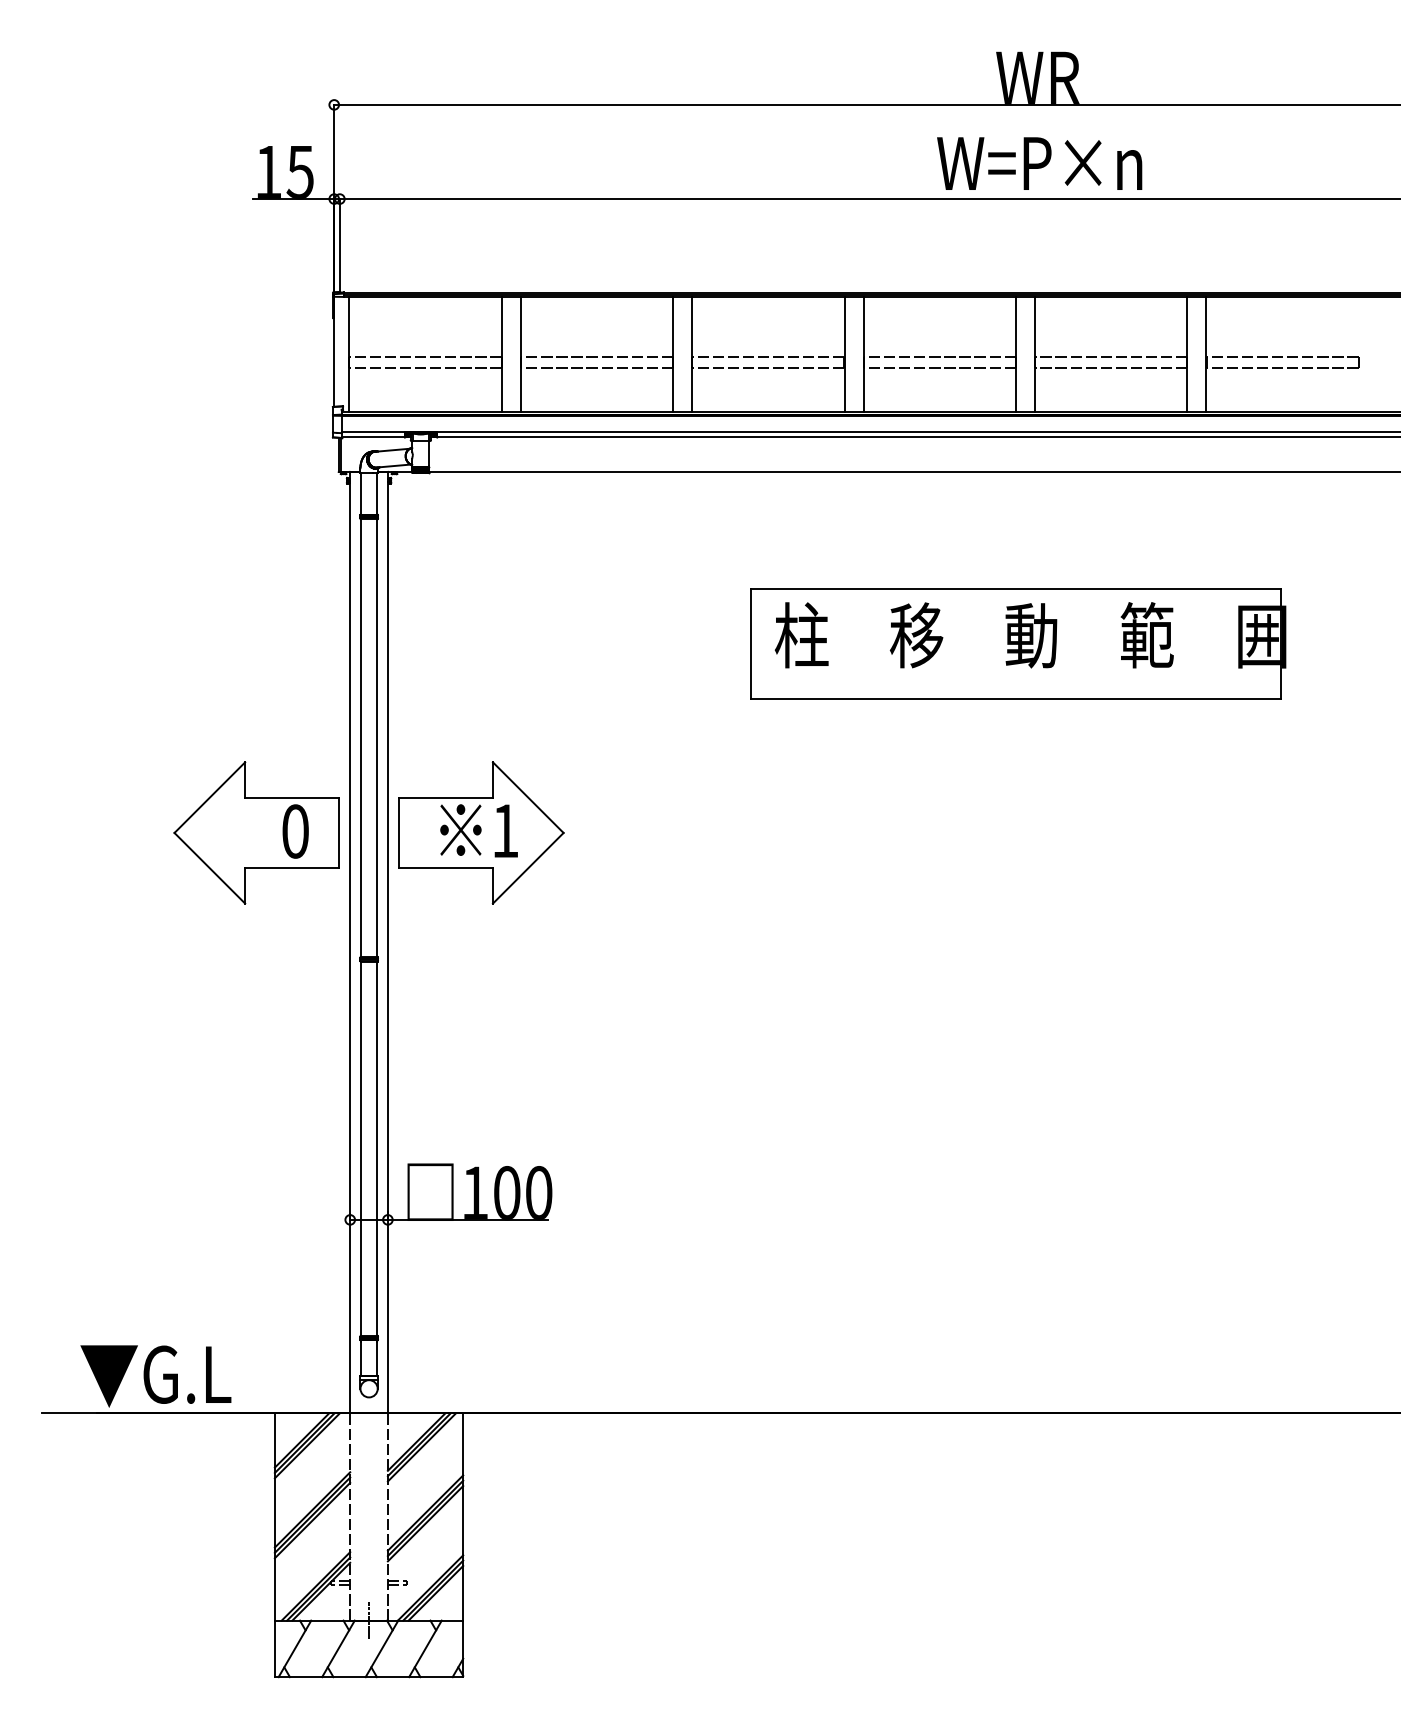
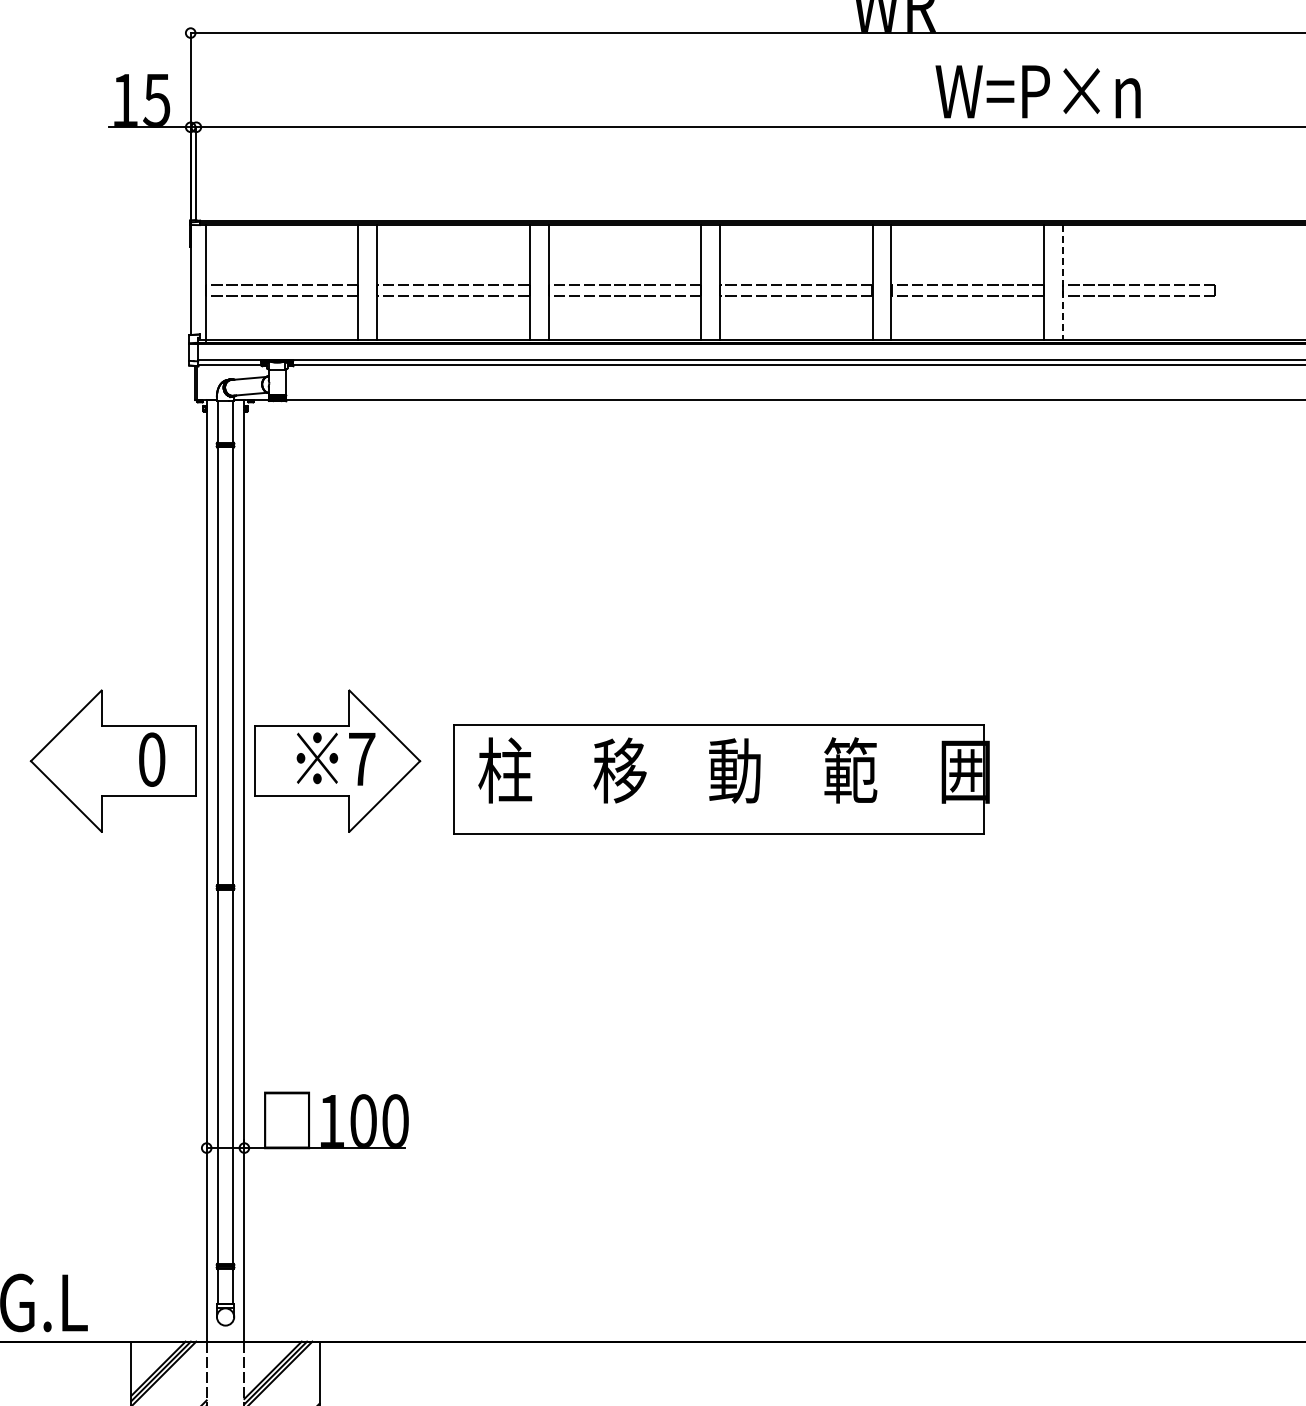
text: (1039, 163) -> (1037, 91), moved
line: (1206, 354) -> (1062, 282), solid -> dashed
part: (1018, 643) -> (721, 778), moved
text: (505, 830) -> (361, 758), 1 -> 7

